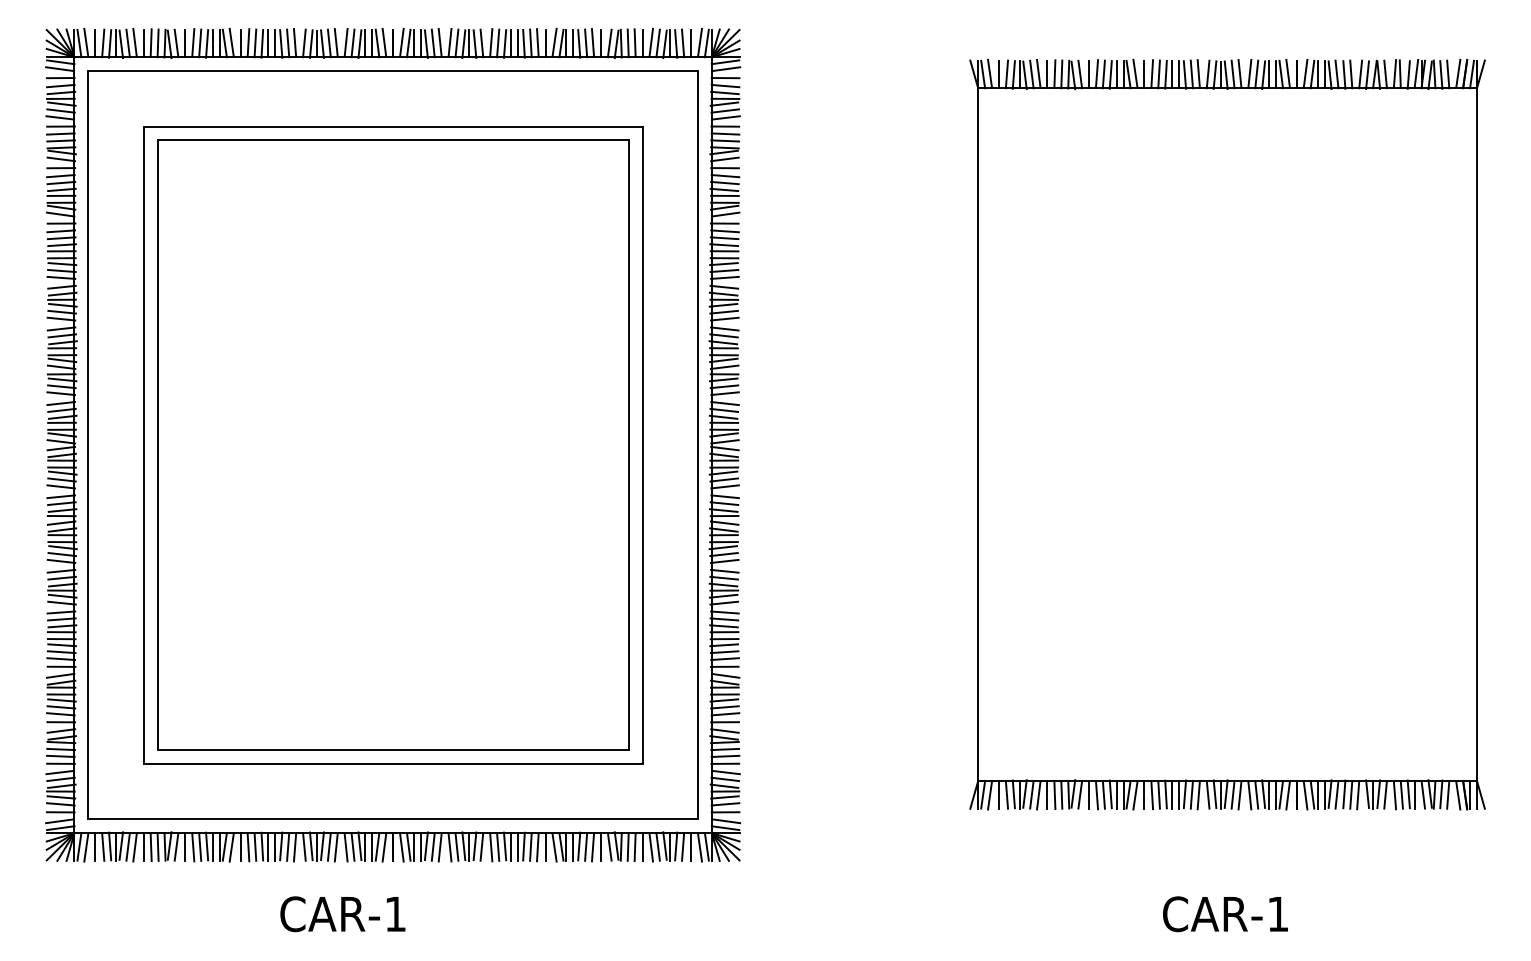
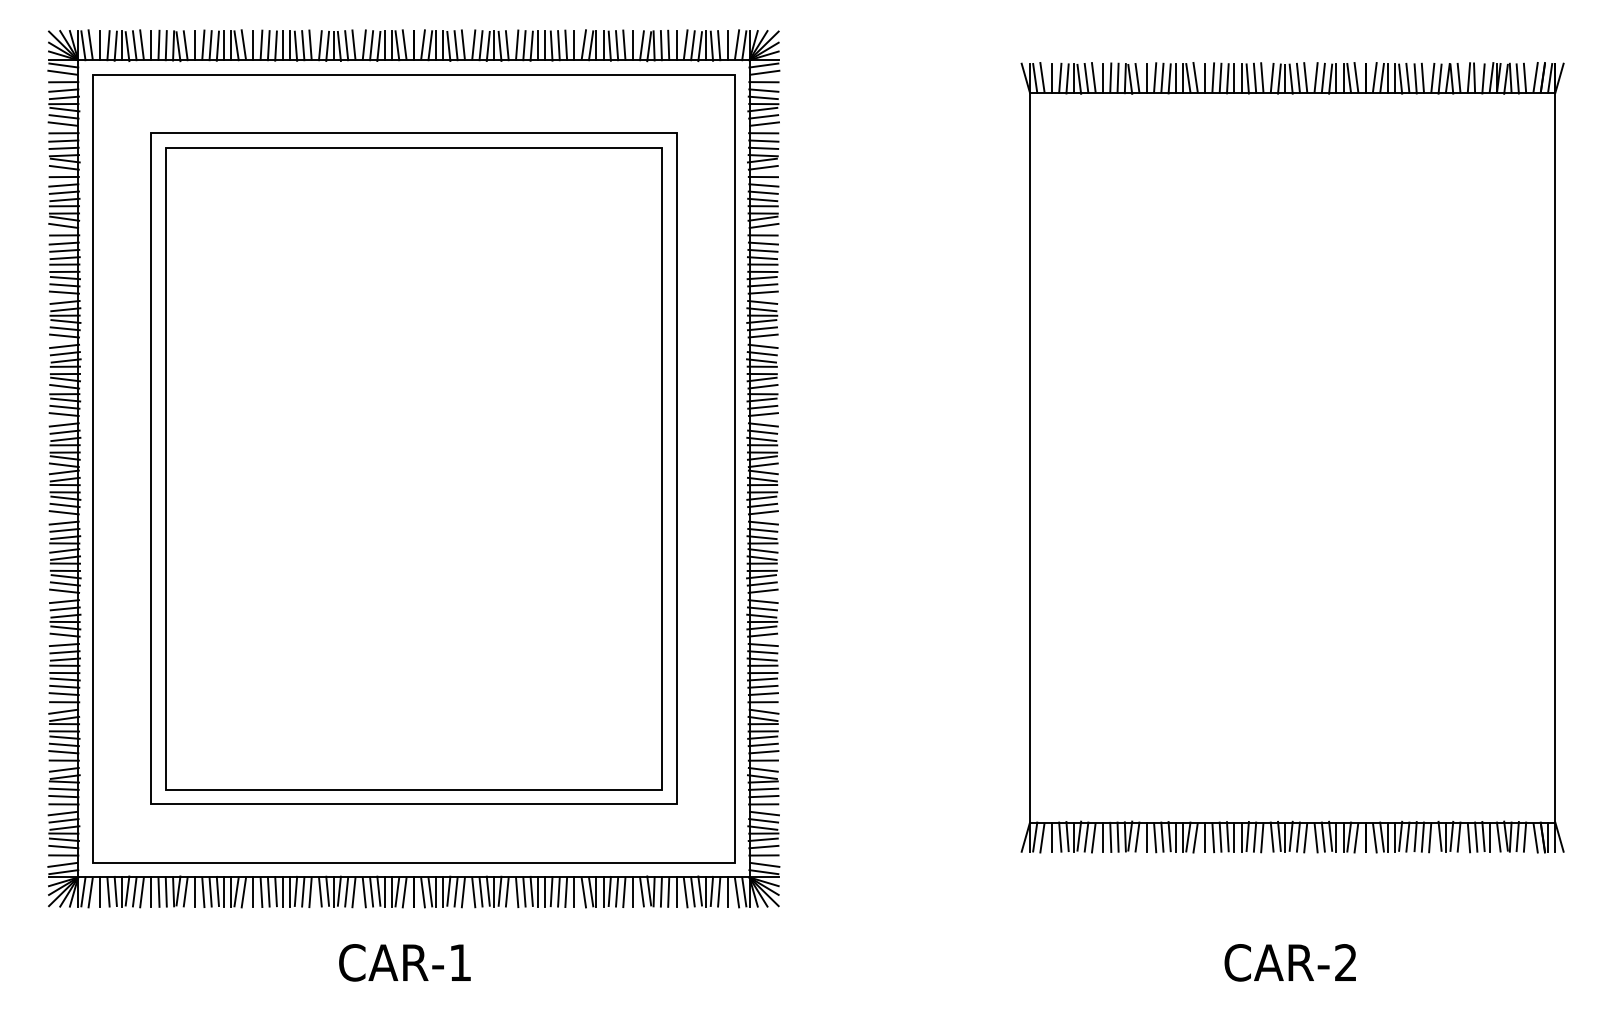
text: (342, 913) -> (404, 962), moved
text: (1277, 913) -> (1345, 962), CAR-1 -> CAR-2

